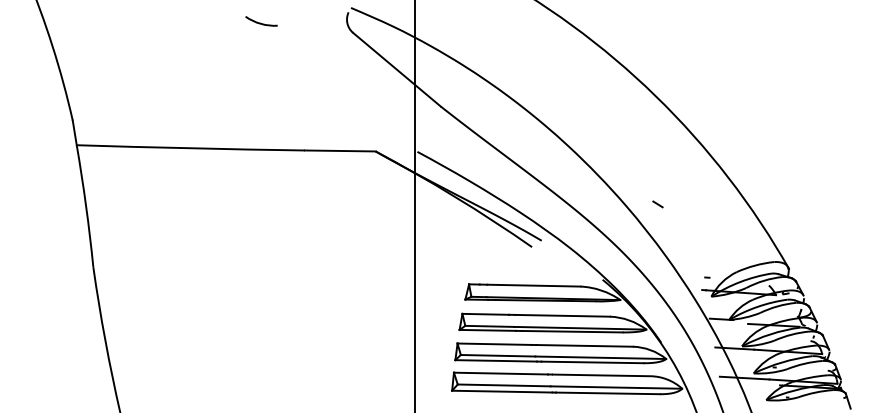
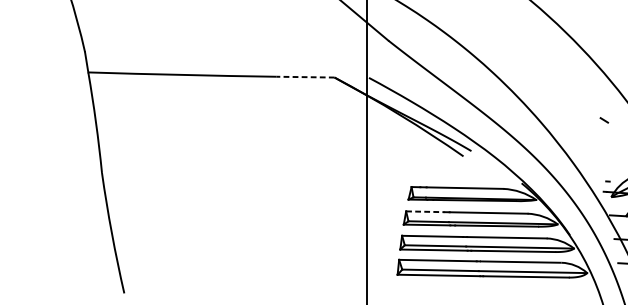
line: (339, 150) -> (304, 76), solid -> dashed
curve: (657, 204) -> (603, 120), moved
line: (486, 314) -> (425, 211), solid -> dashed

